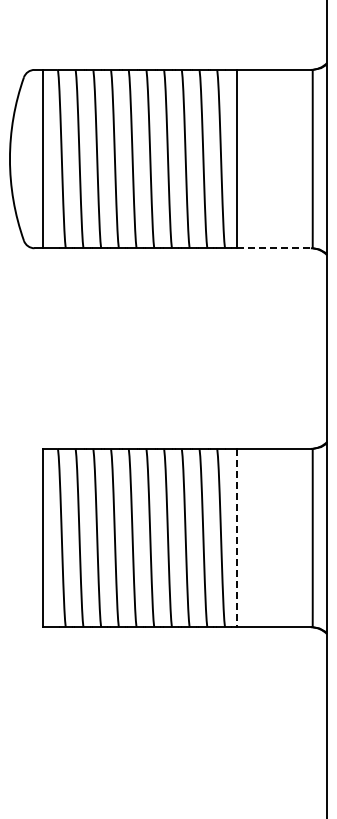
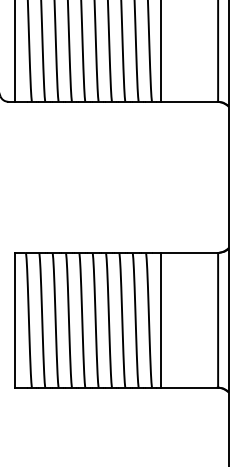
line: (274, 248) -> (189, 101), dashed -> solid
line: (237, 538) -> (161, 320), dashed -> solid

